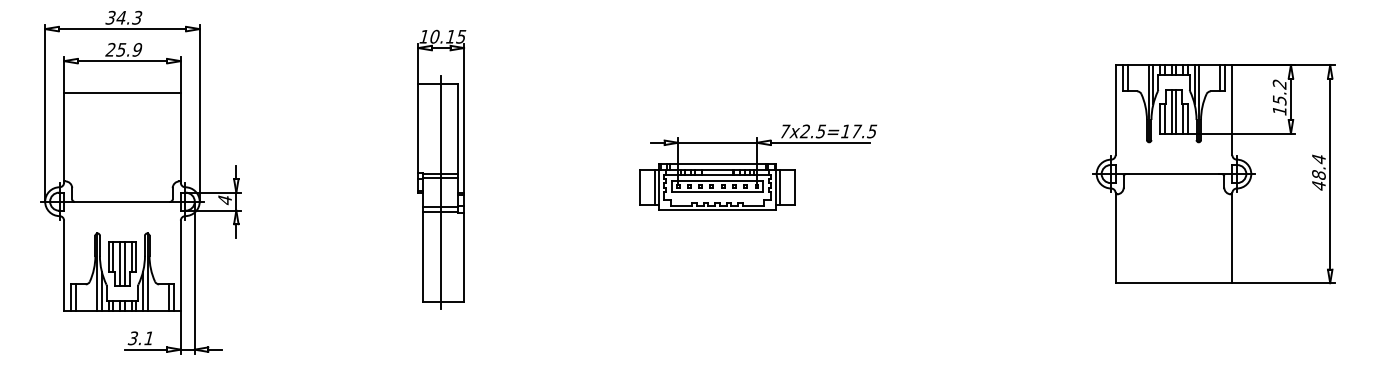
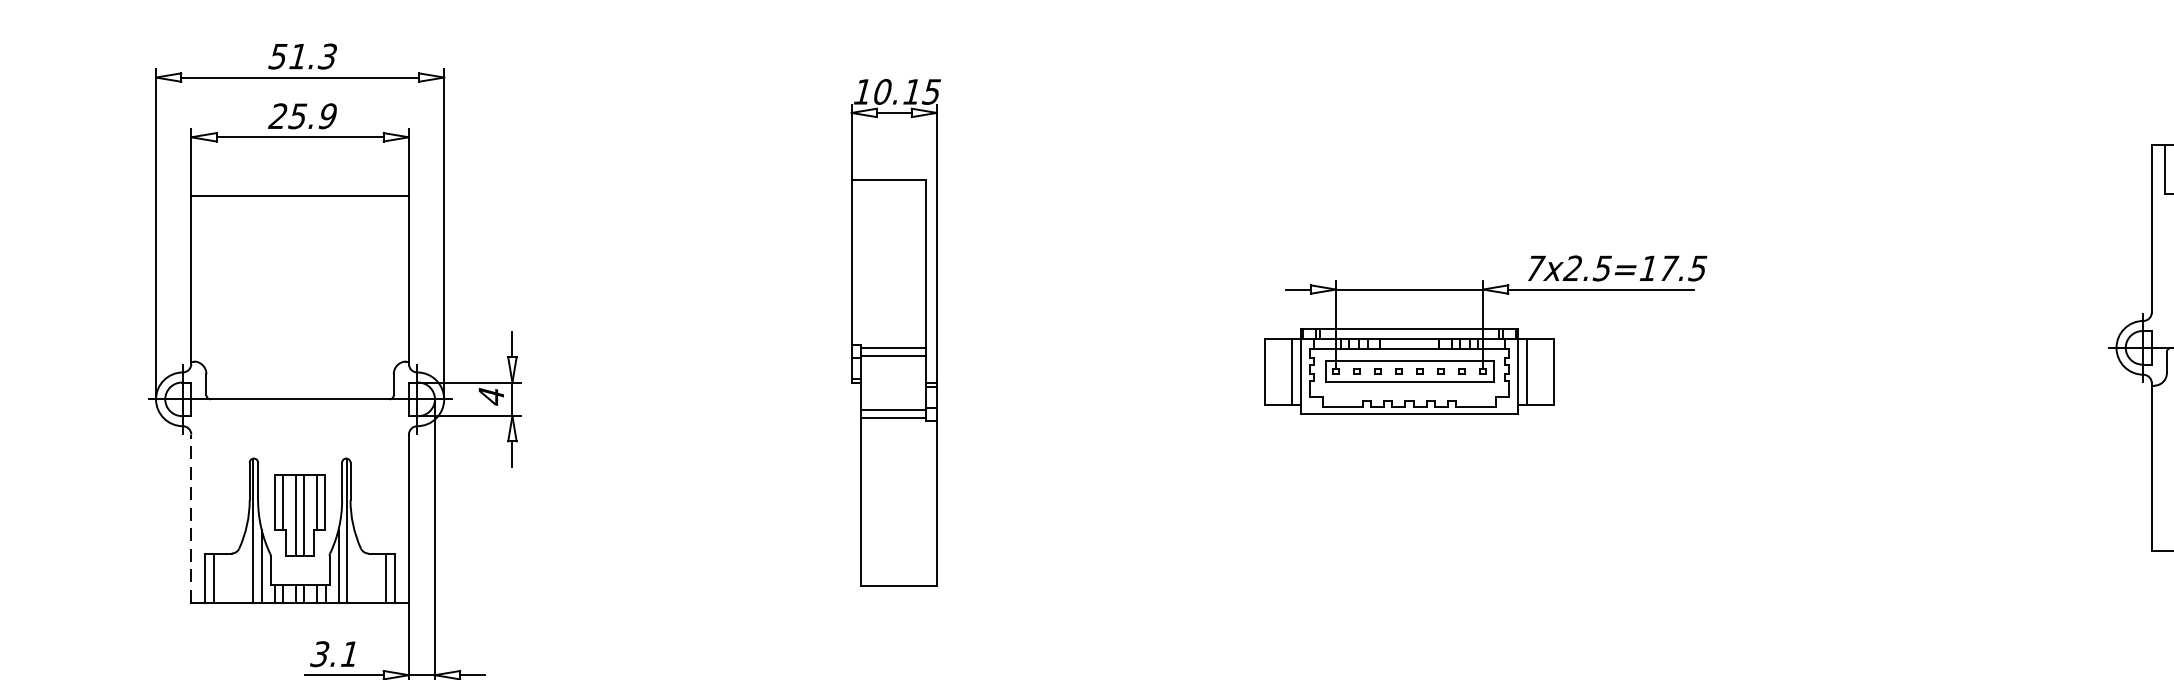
text: (116, 17) -> (288, 55), 34.3 -> 51.3
line: (440, 191) -> (893, 380), removed
line: (64, 265) -> (192, 518), solid -> dashed

